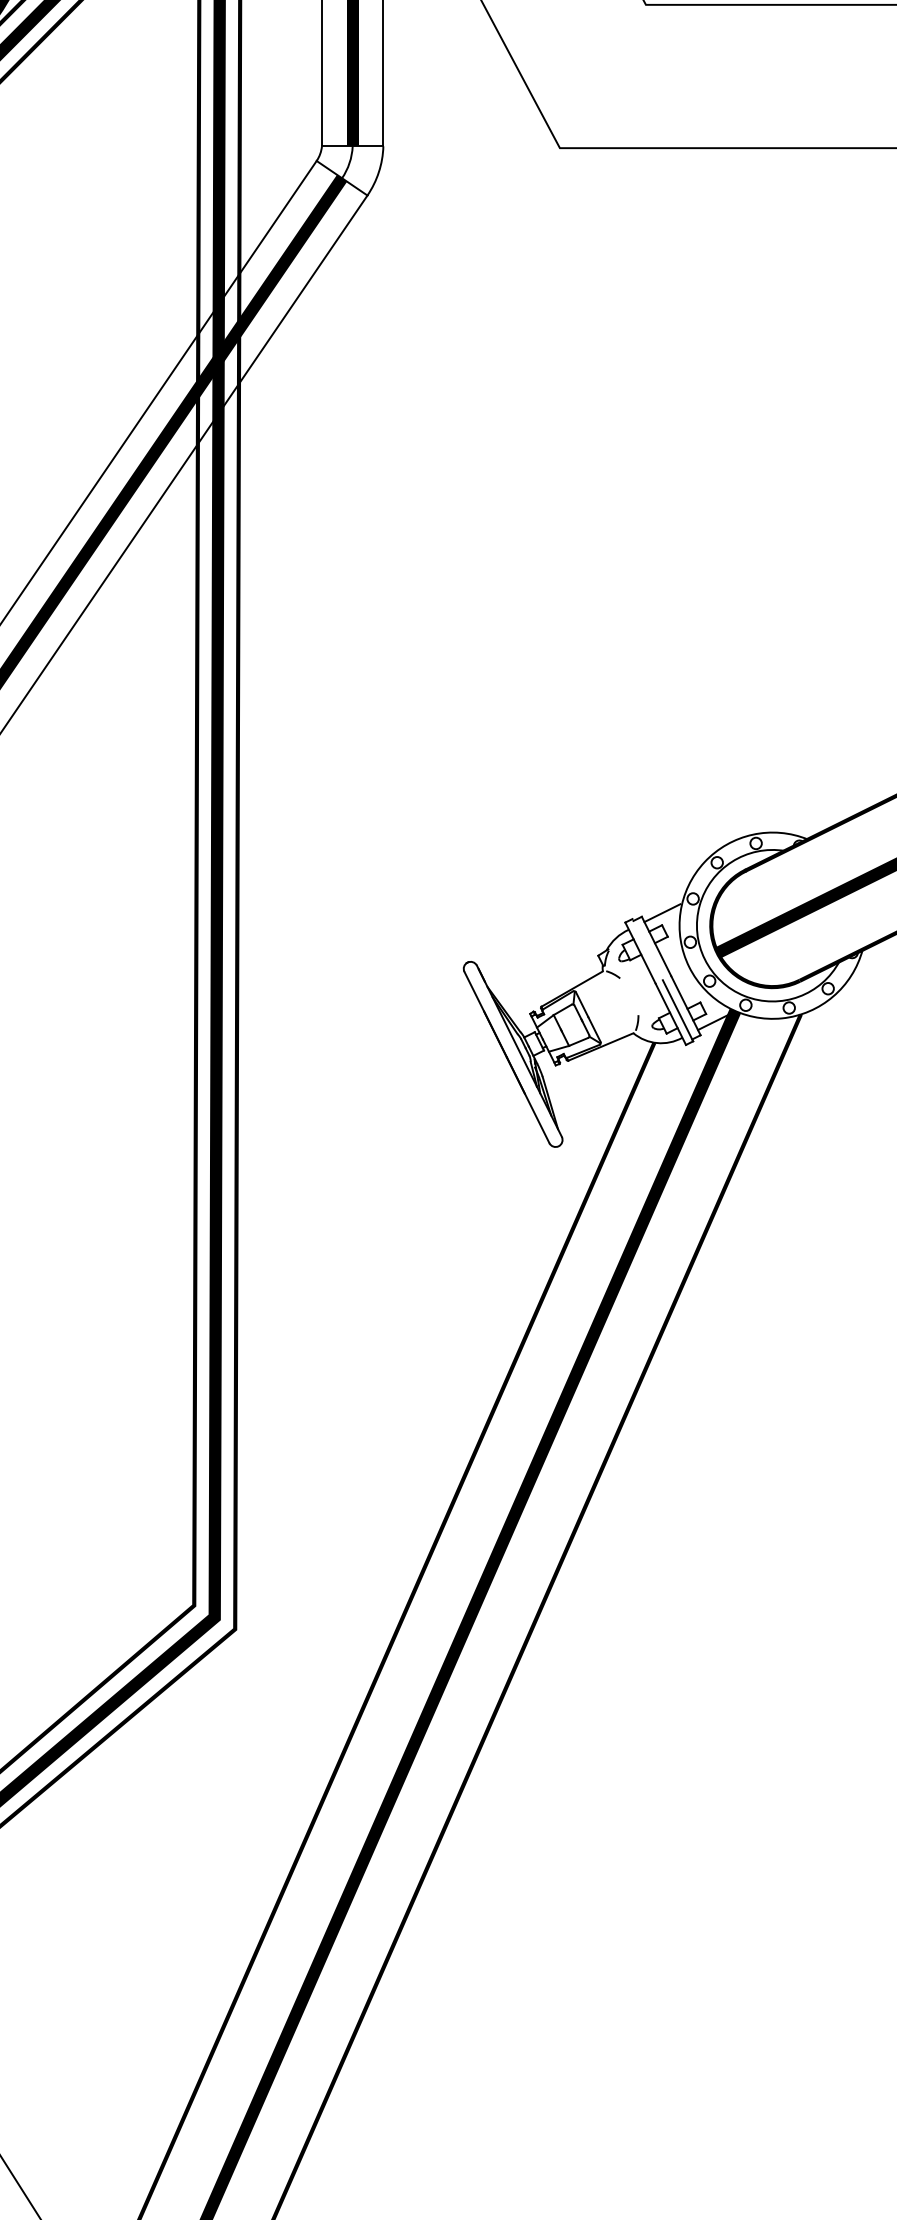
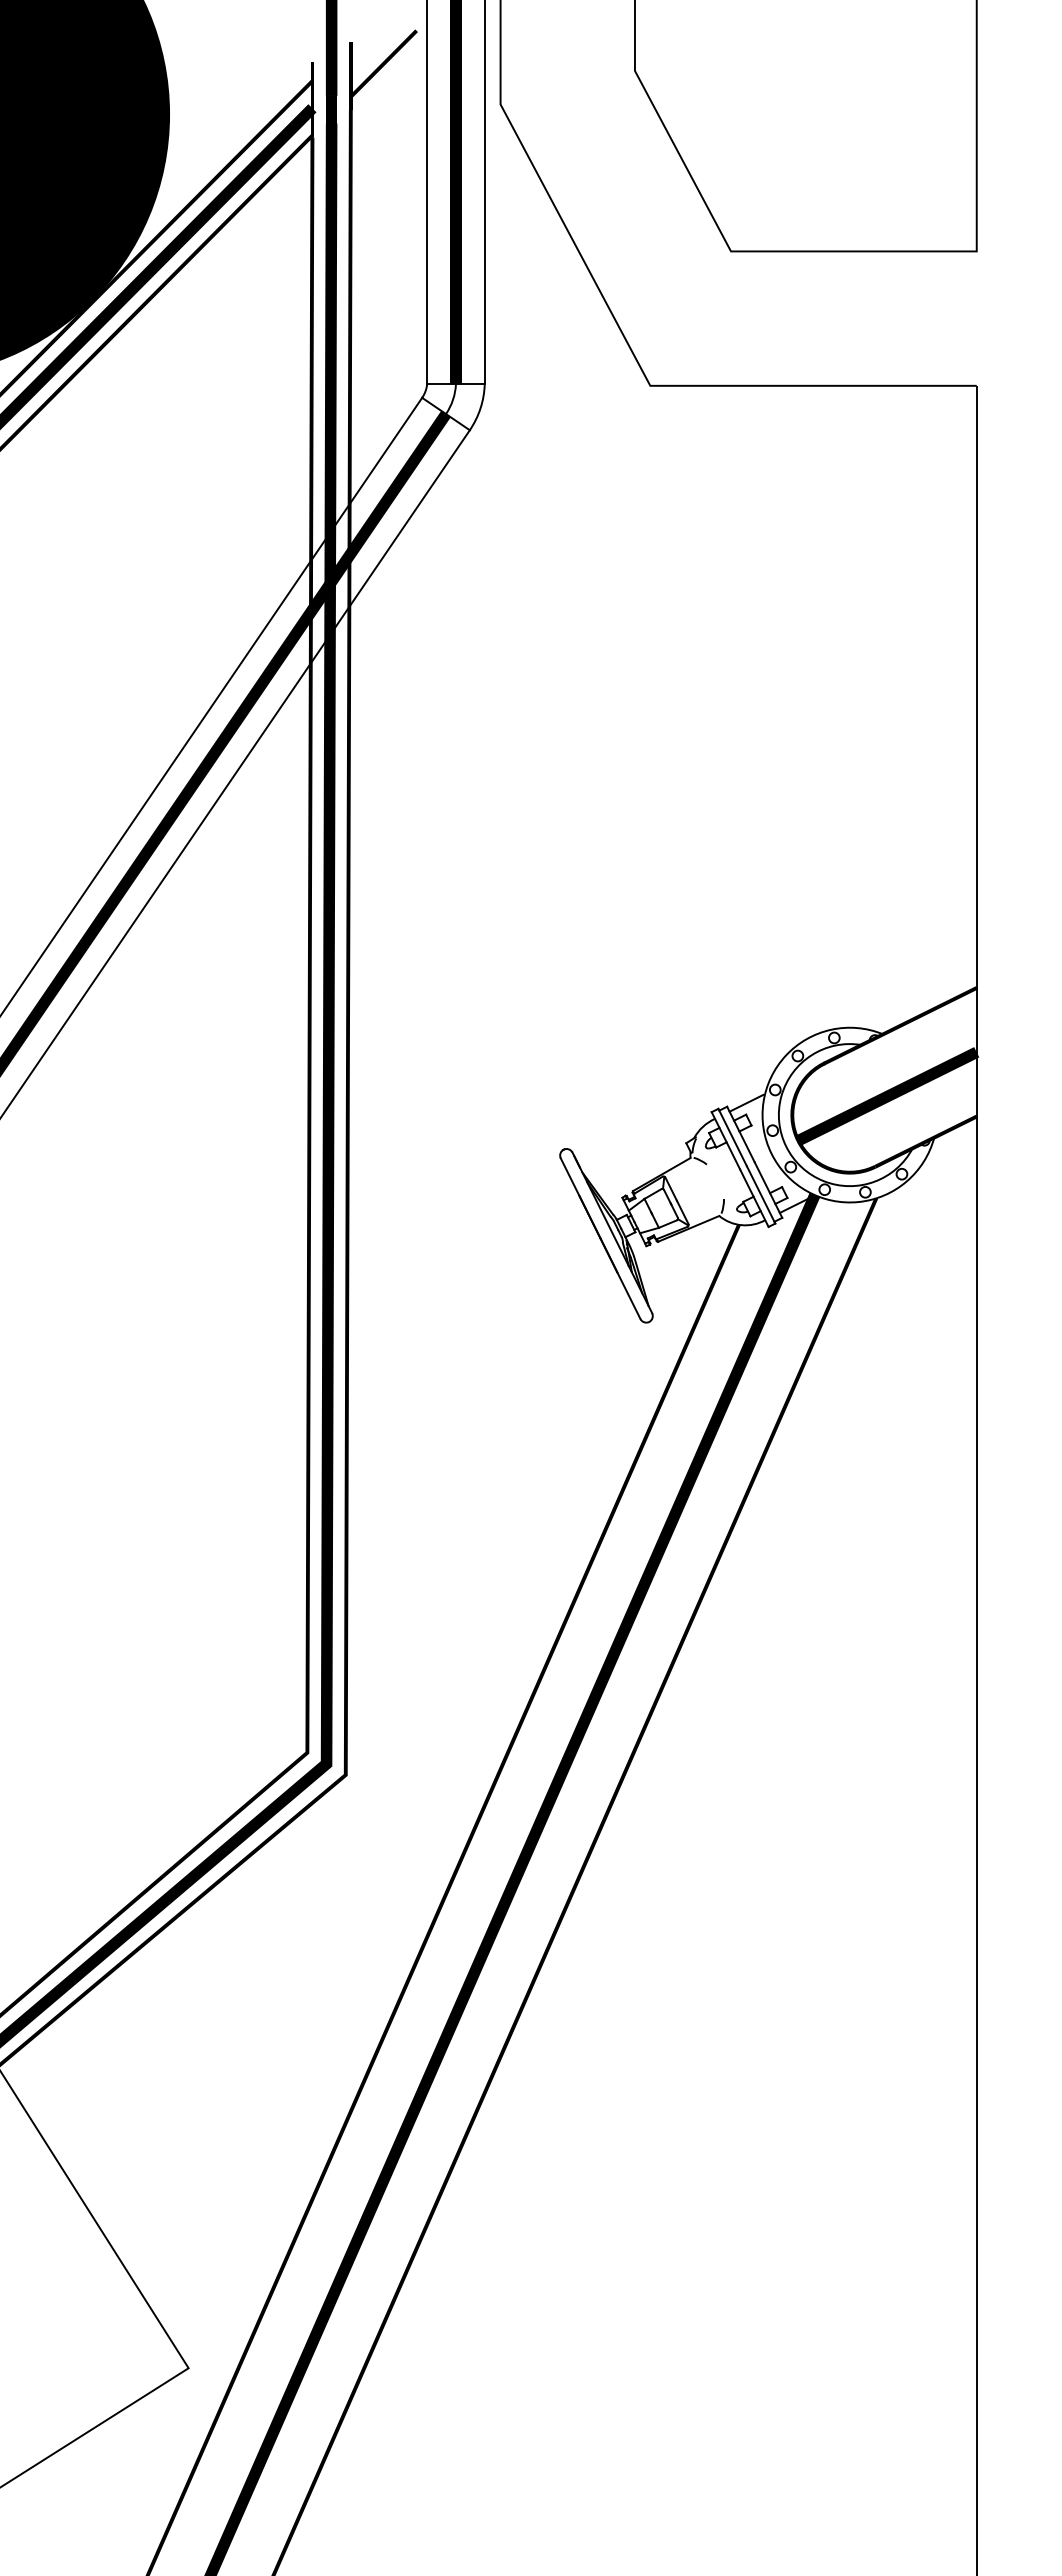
line: (647, 949) -> (732, 1137), added

